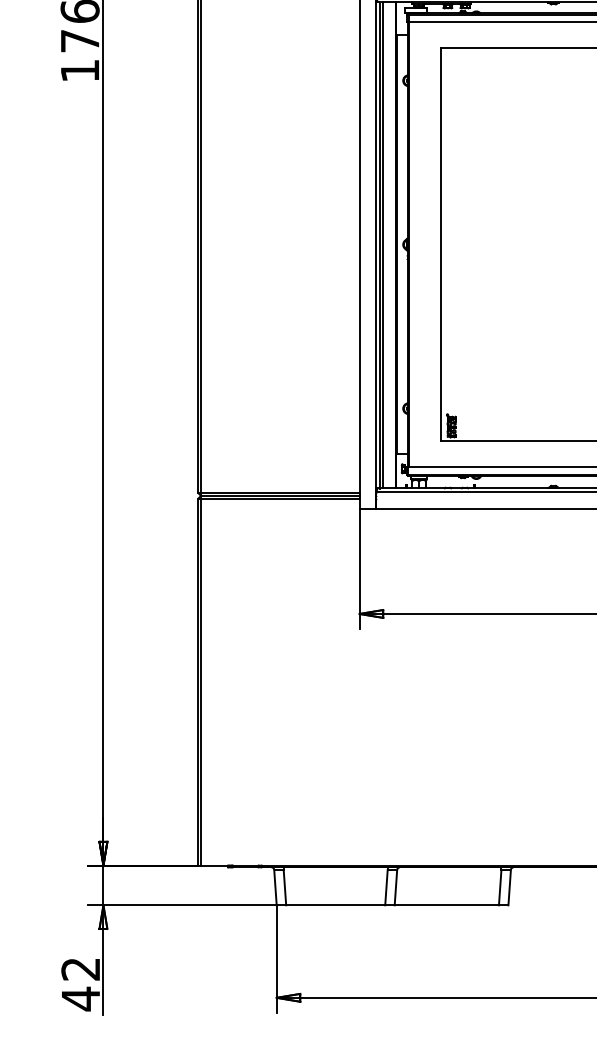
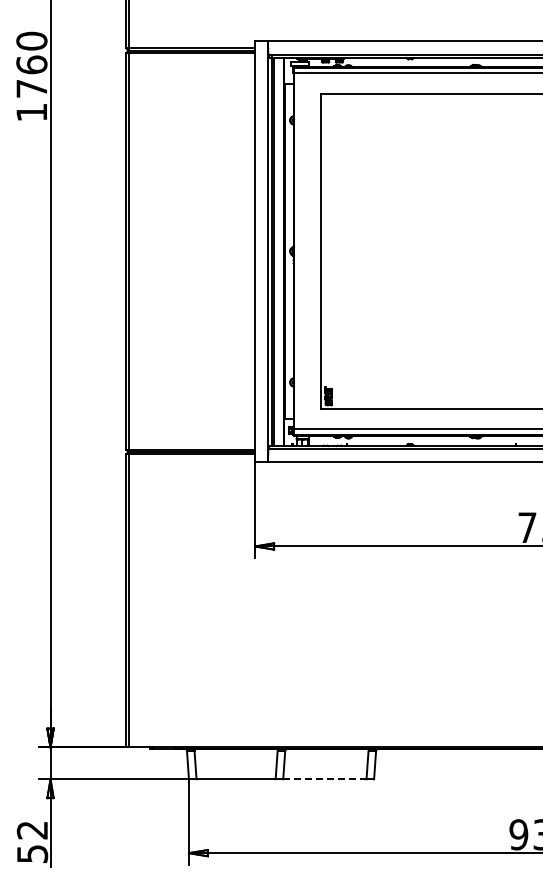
line: (446, 905) -> (324, 779), solid -> dashed
text: (80, 999) -> (32, 854), 42 -> 52

